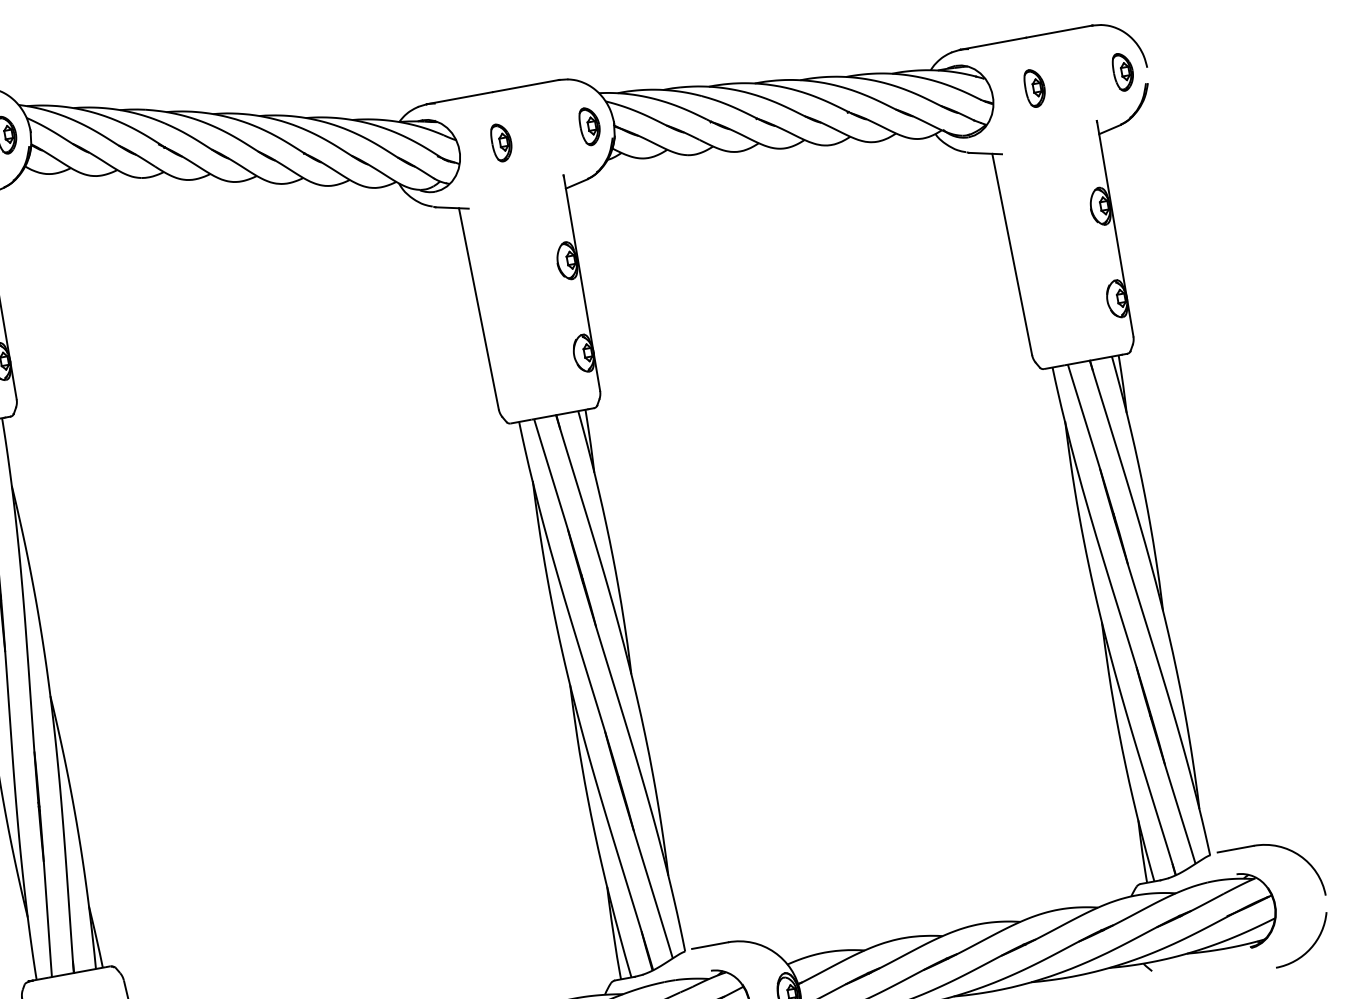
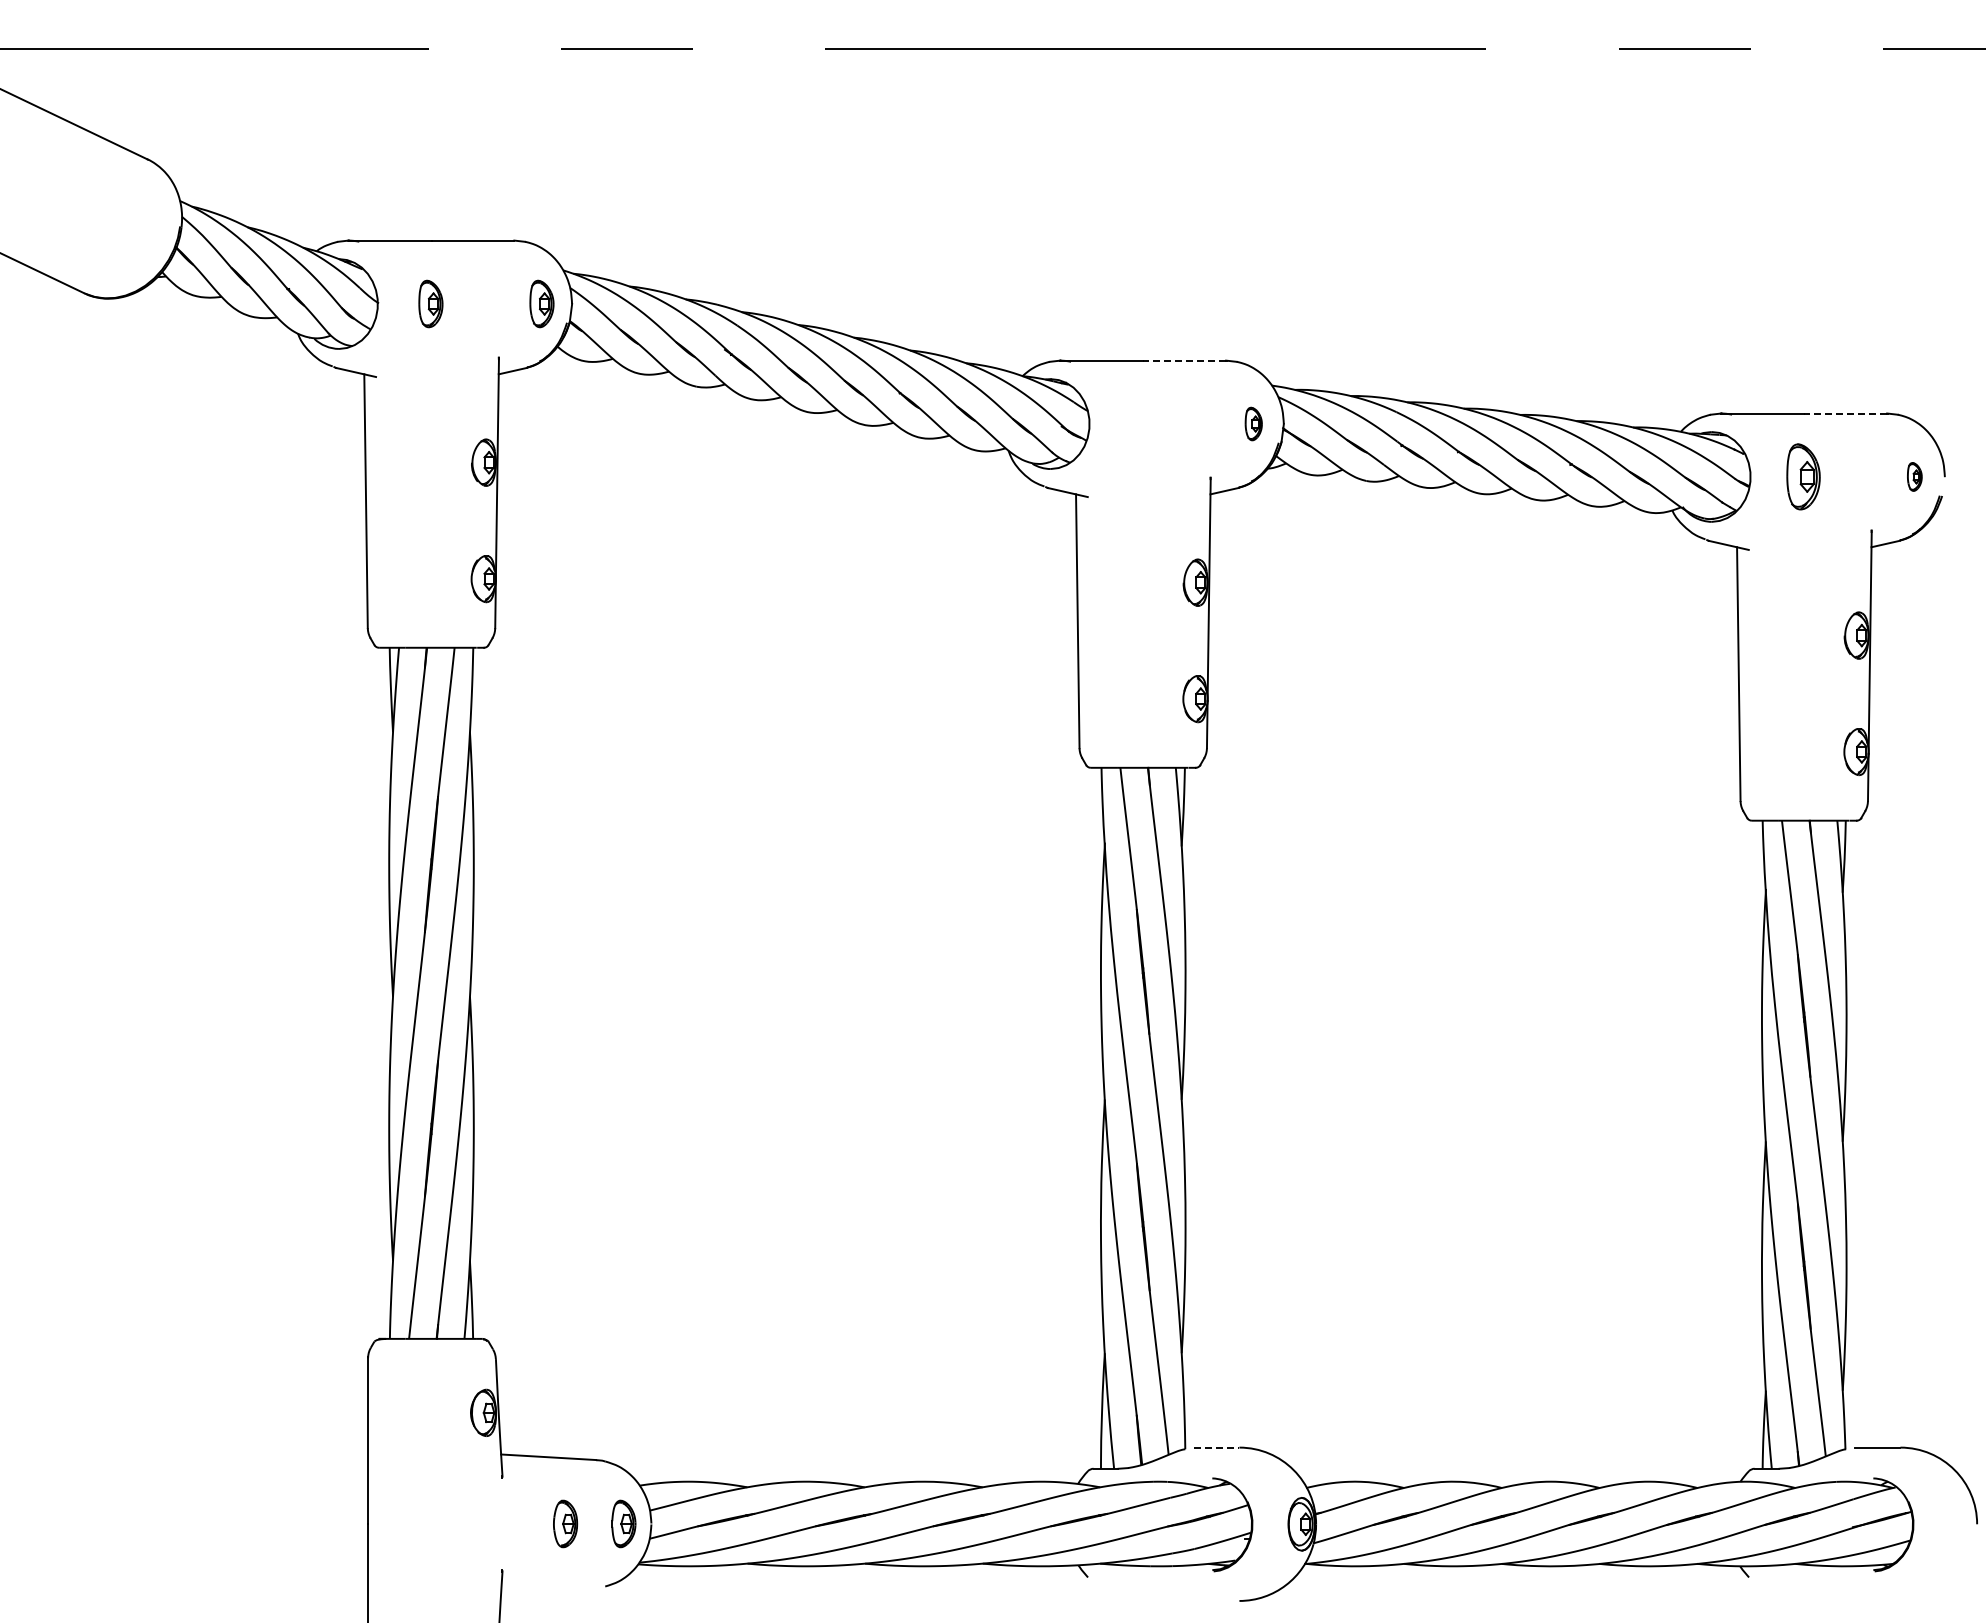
line: (1059, 31) -> (1845, 413), solid -> dashed
part: (1123, 71) -> (1914, 476), size x0.6
line: (525, 85) -> (1184, 360), solid -> dashed
part: (1034, 87) -> (1803, 476), size x1.4
part: (589, 126) -> (1253, 423), size x0.7
part: (501, 142) -> (1142, 423), removed
line: (709, 945) -> (1216, 1447), solid -> dashed
arc: (1308, 949) -> (1944, 1585), removed

